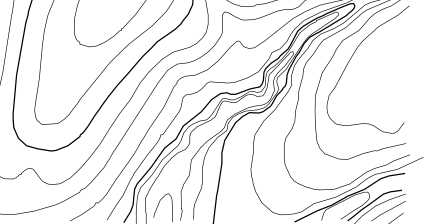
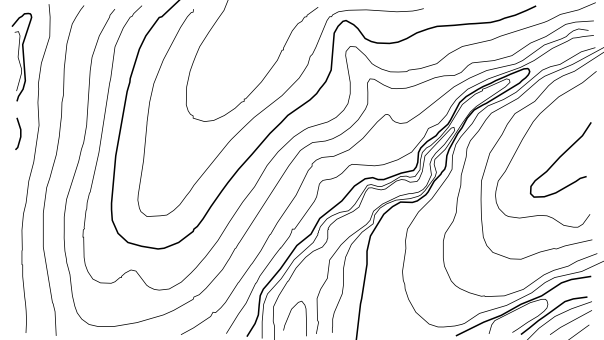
curve: (379, 77) -> (559, 158), added

